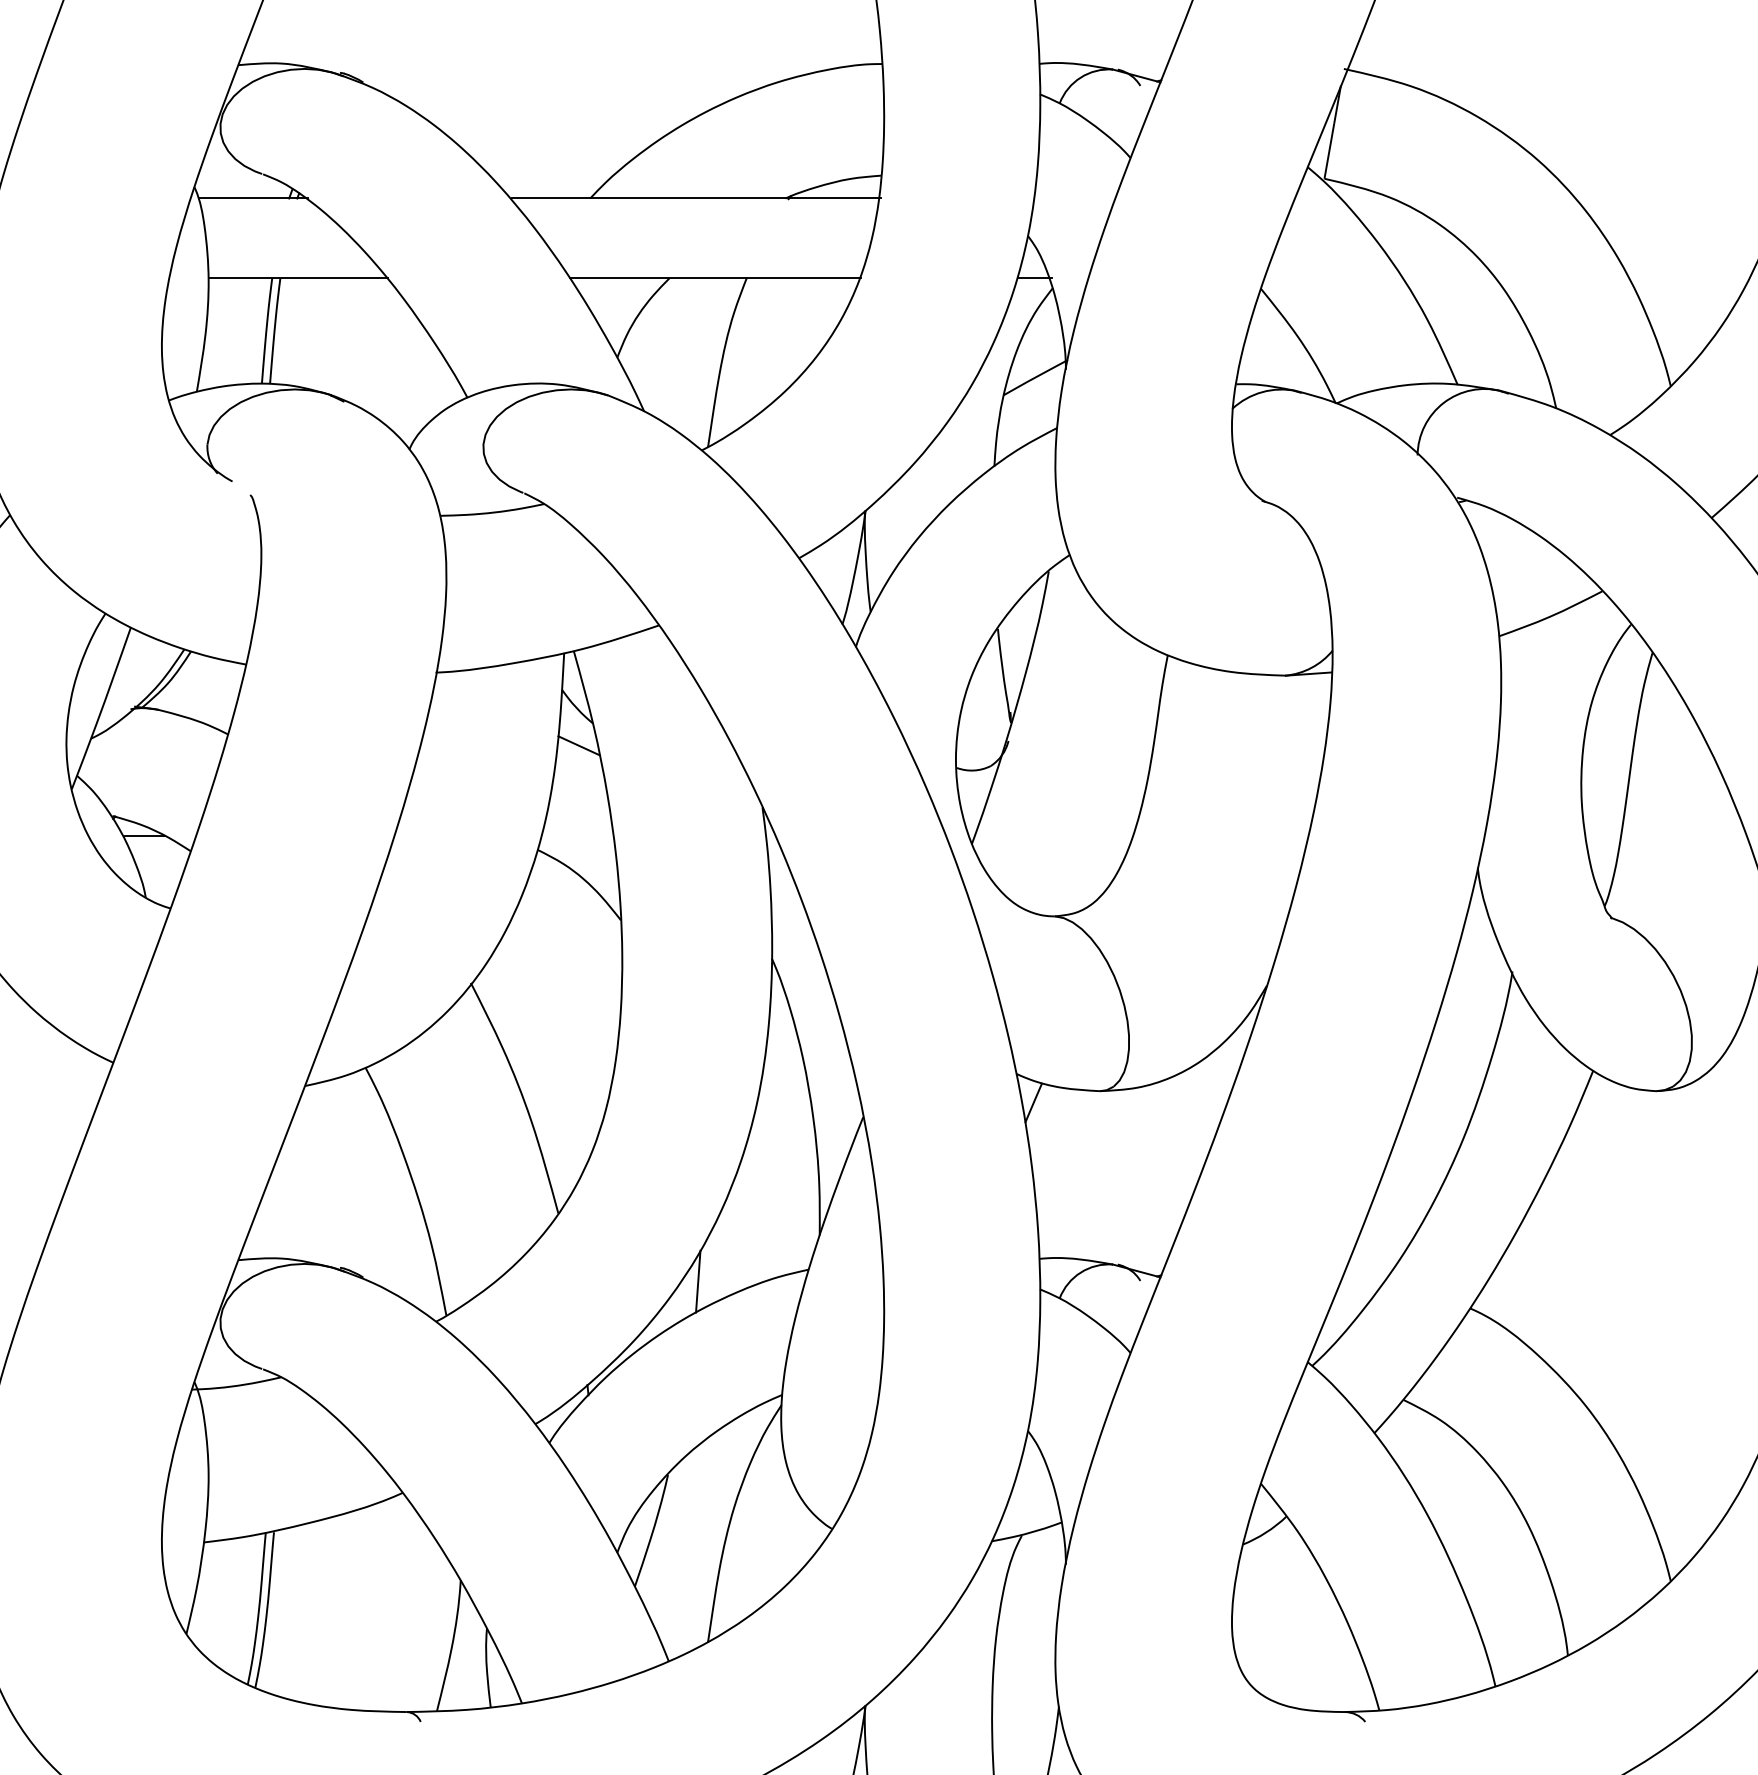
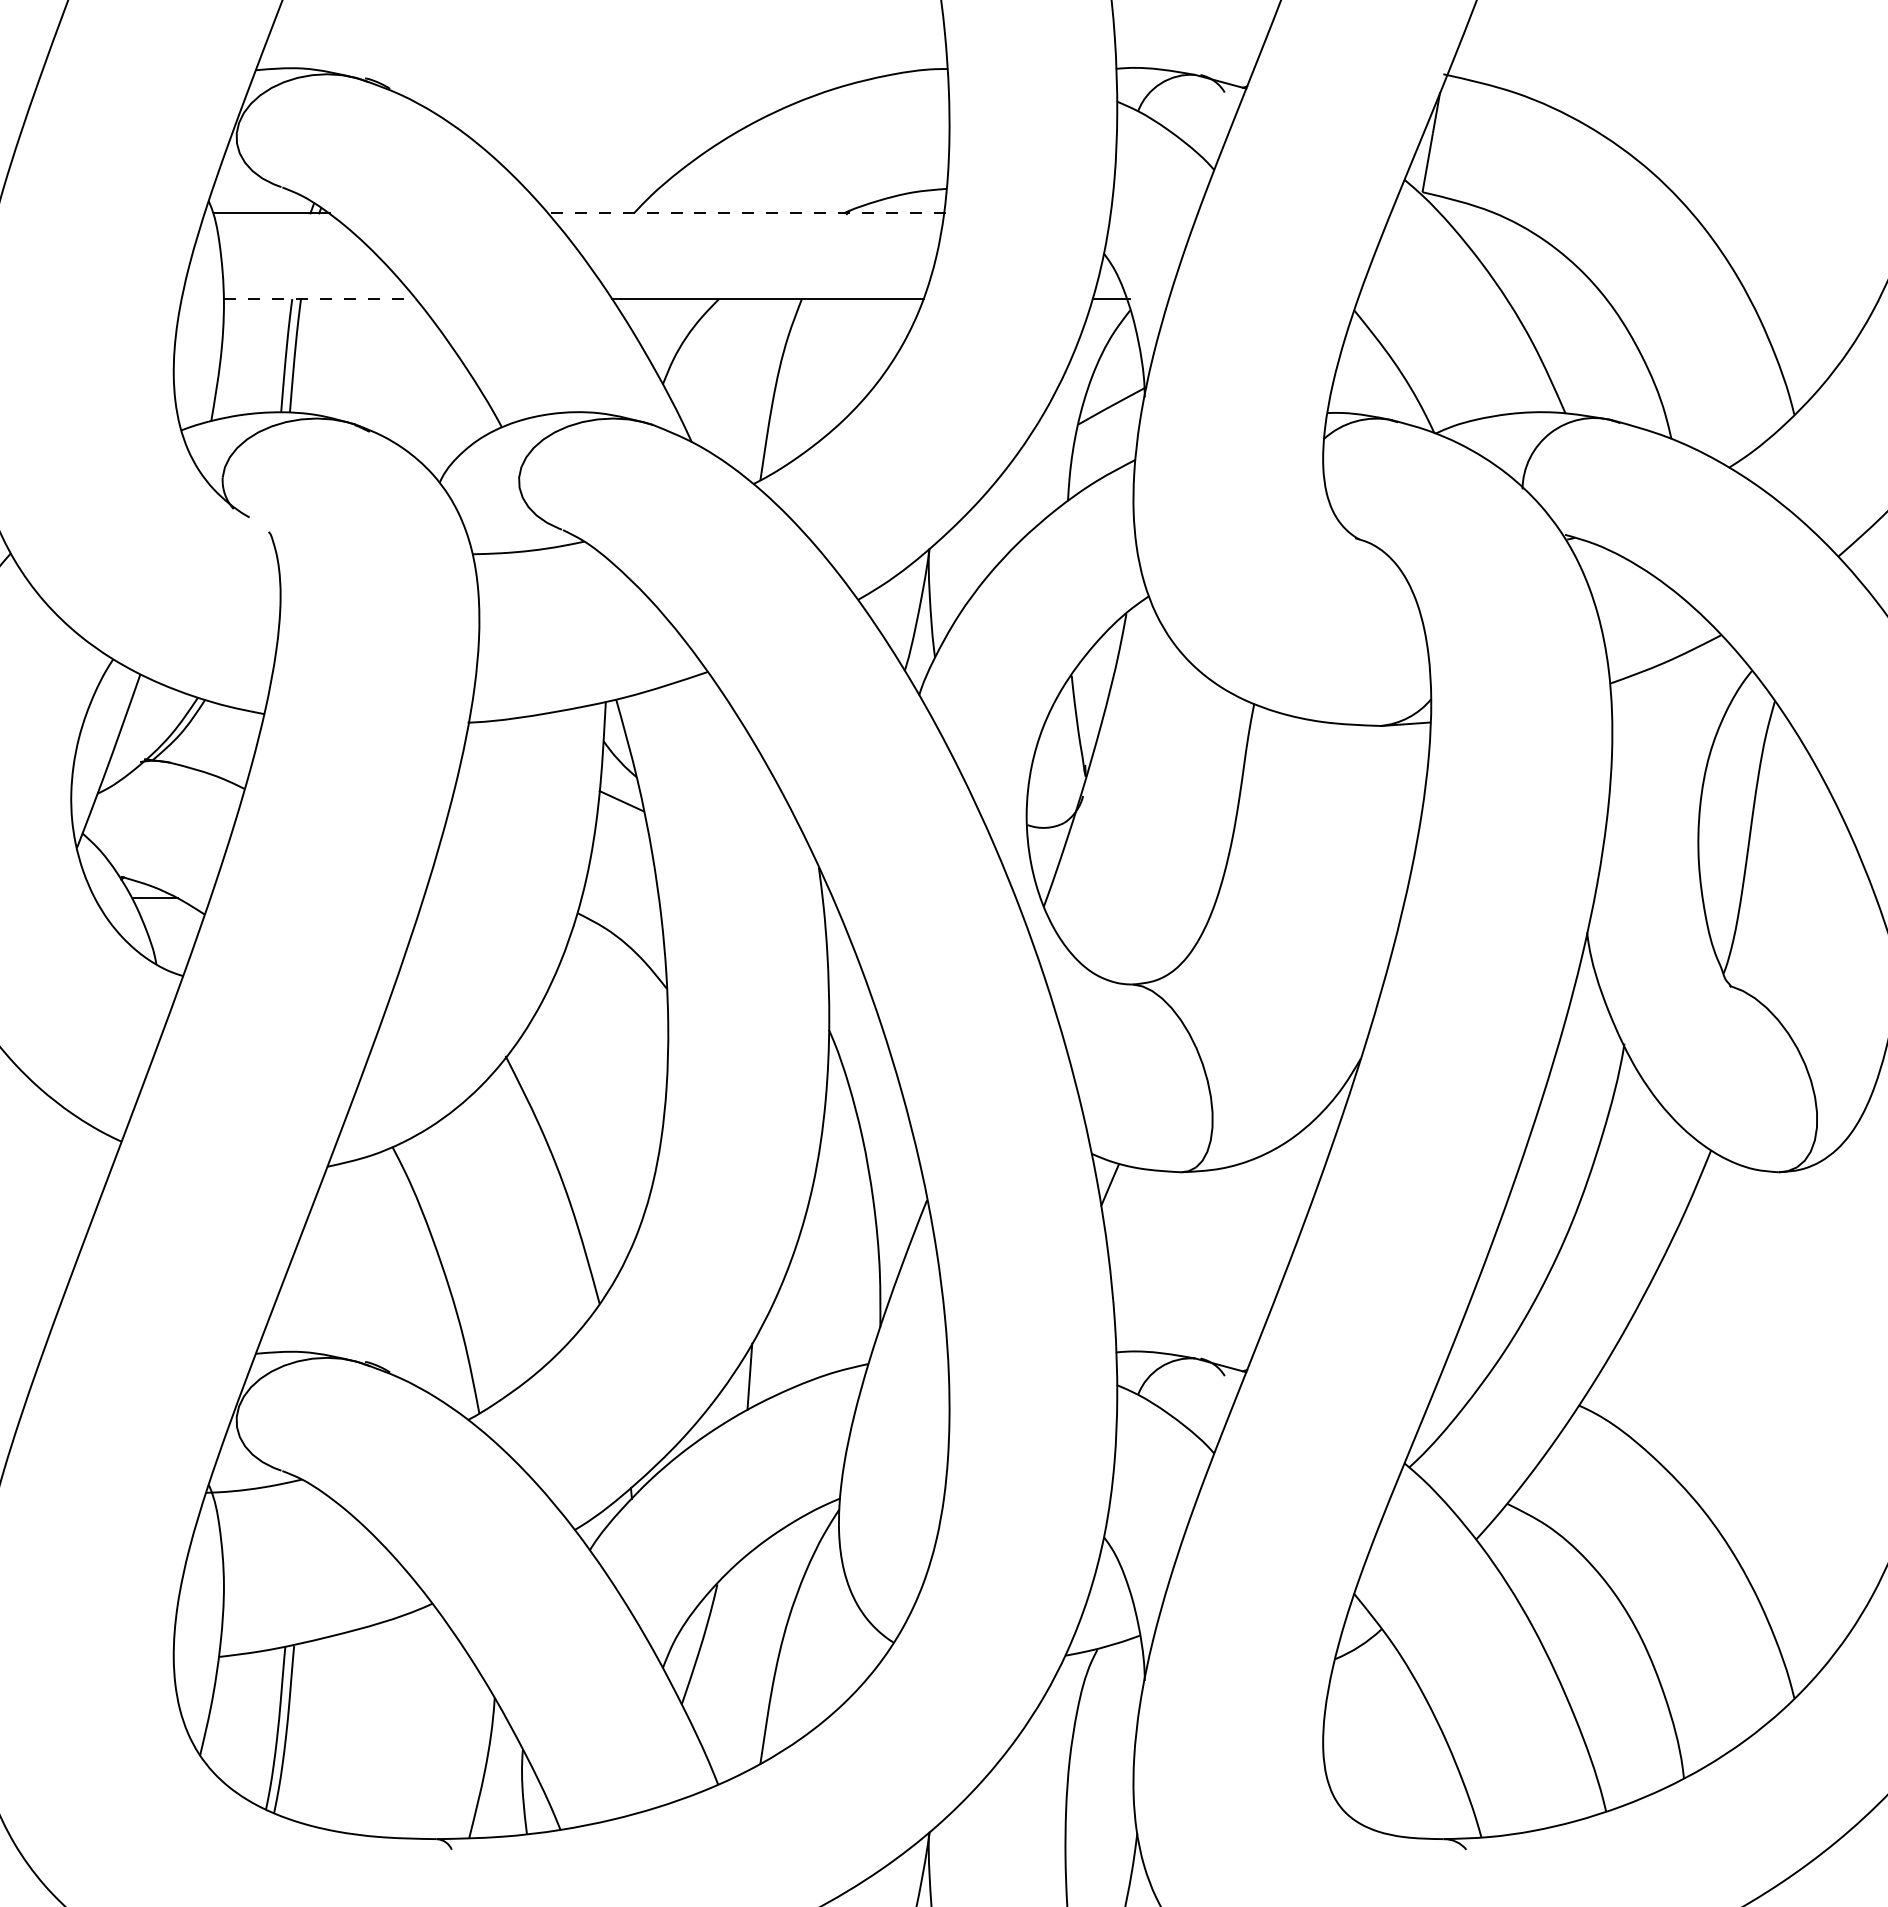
line: (696, 198) -> (747, 213), solid -> dashed
line: (298, 277) -> (320, 298), solid -> dashed

